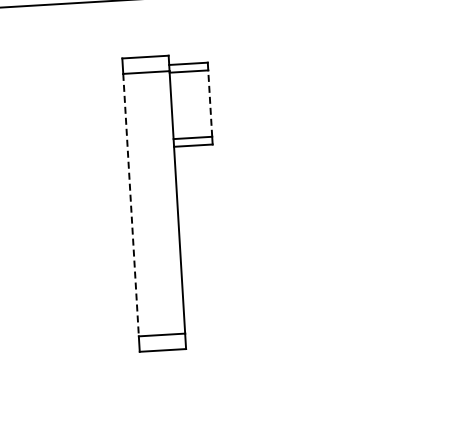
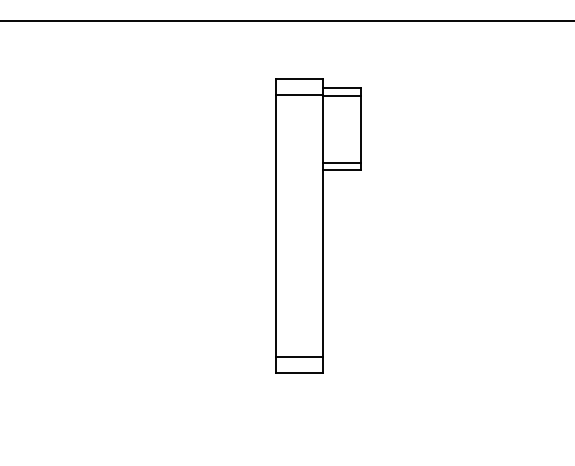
line: (210, 102) -> (361, 128), dashed -> solid
line: (131, 205) -> (276, 226), dashed -> solid

